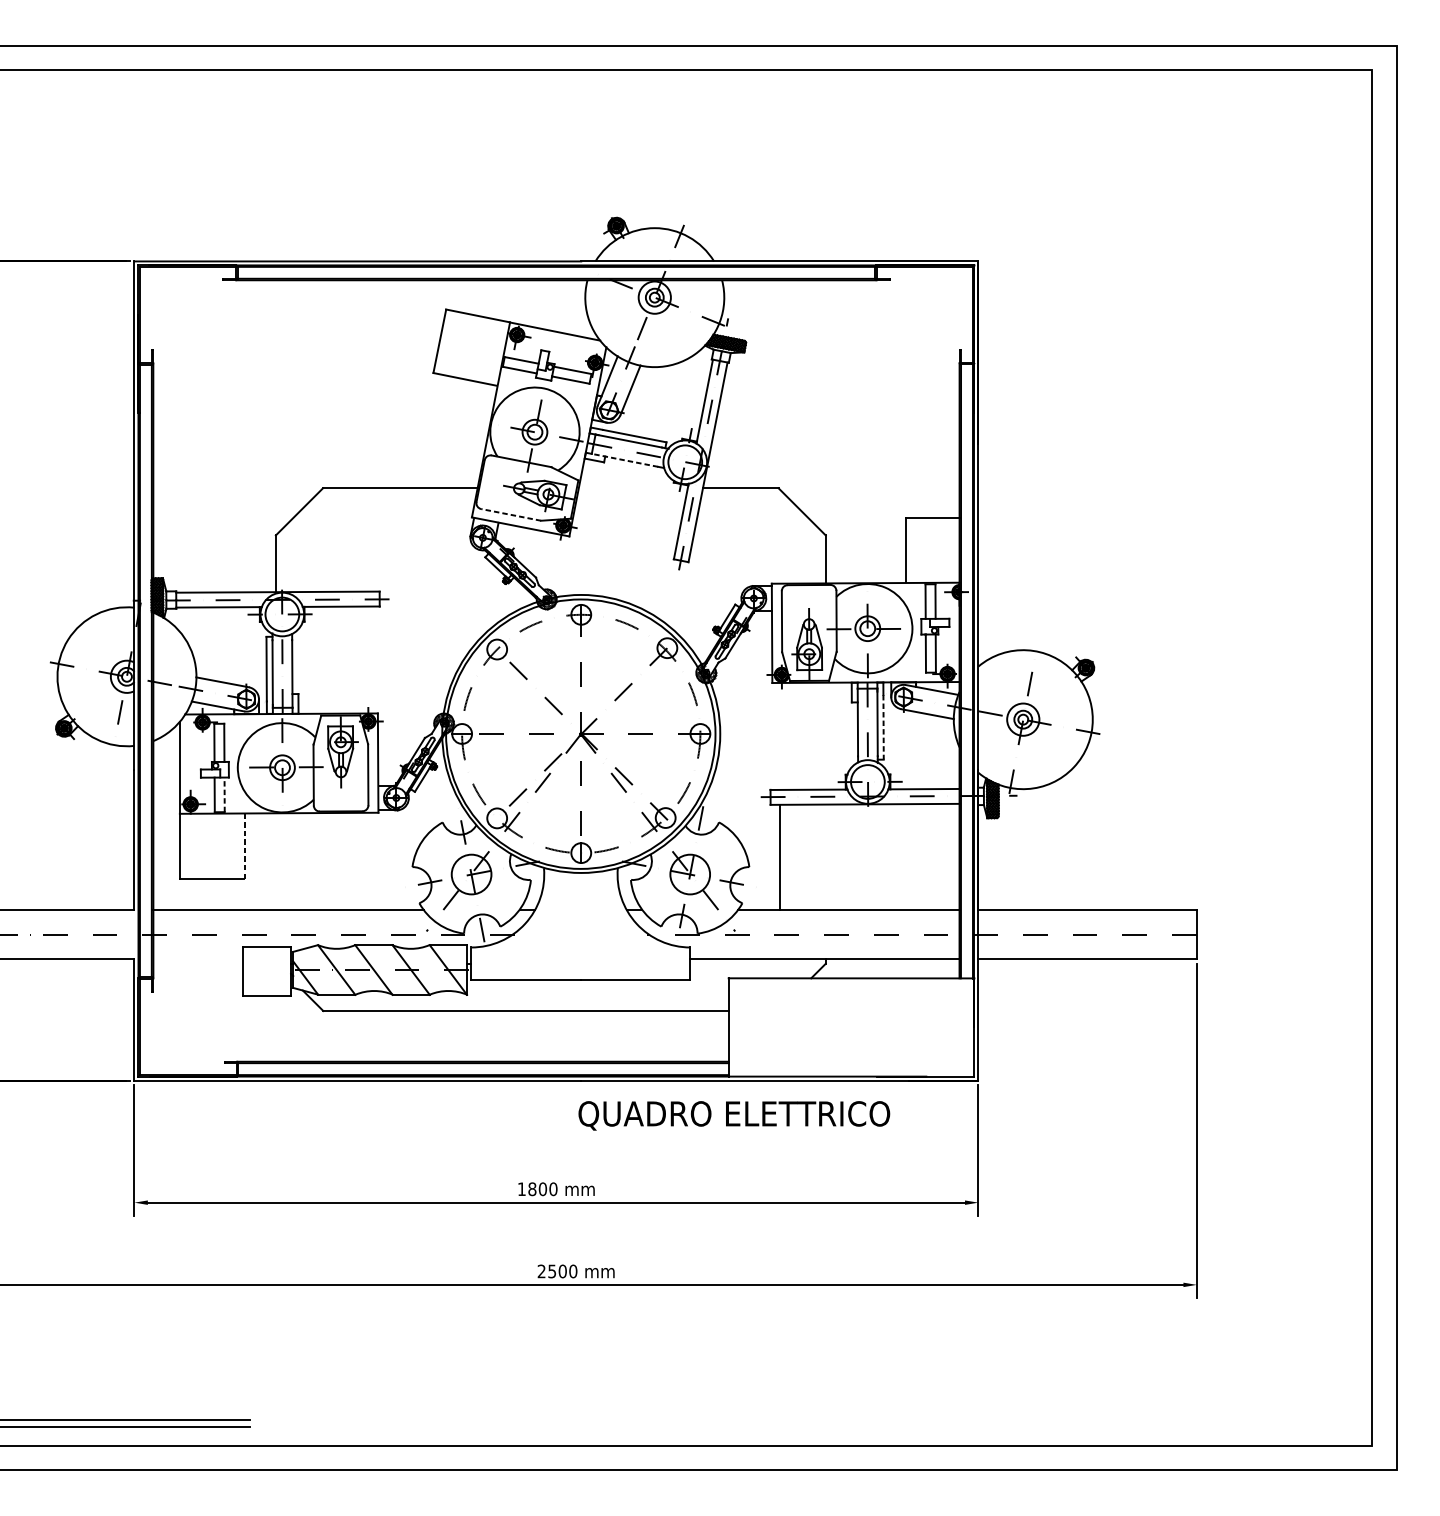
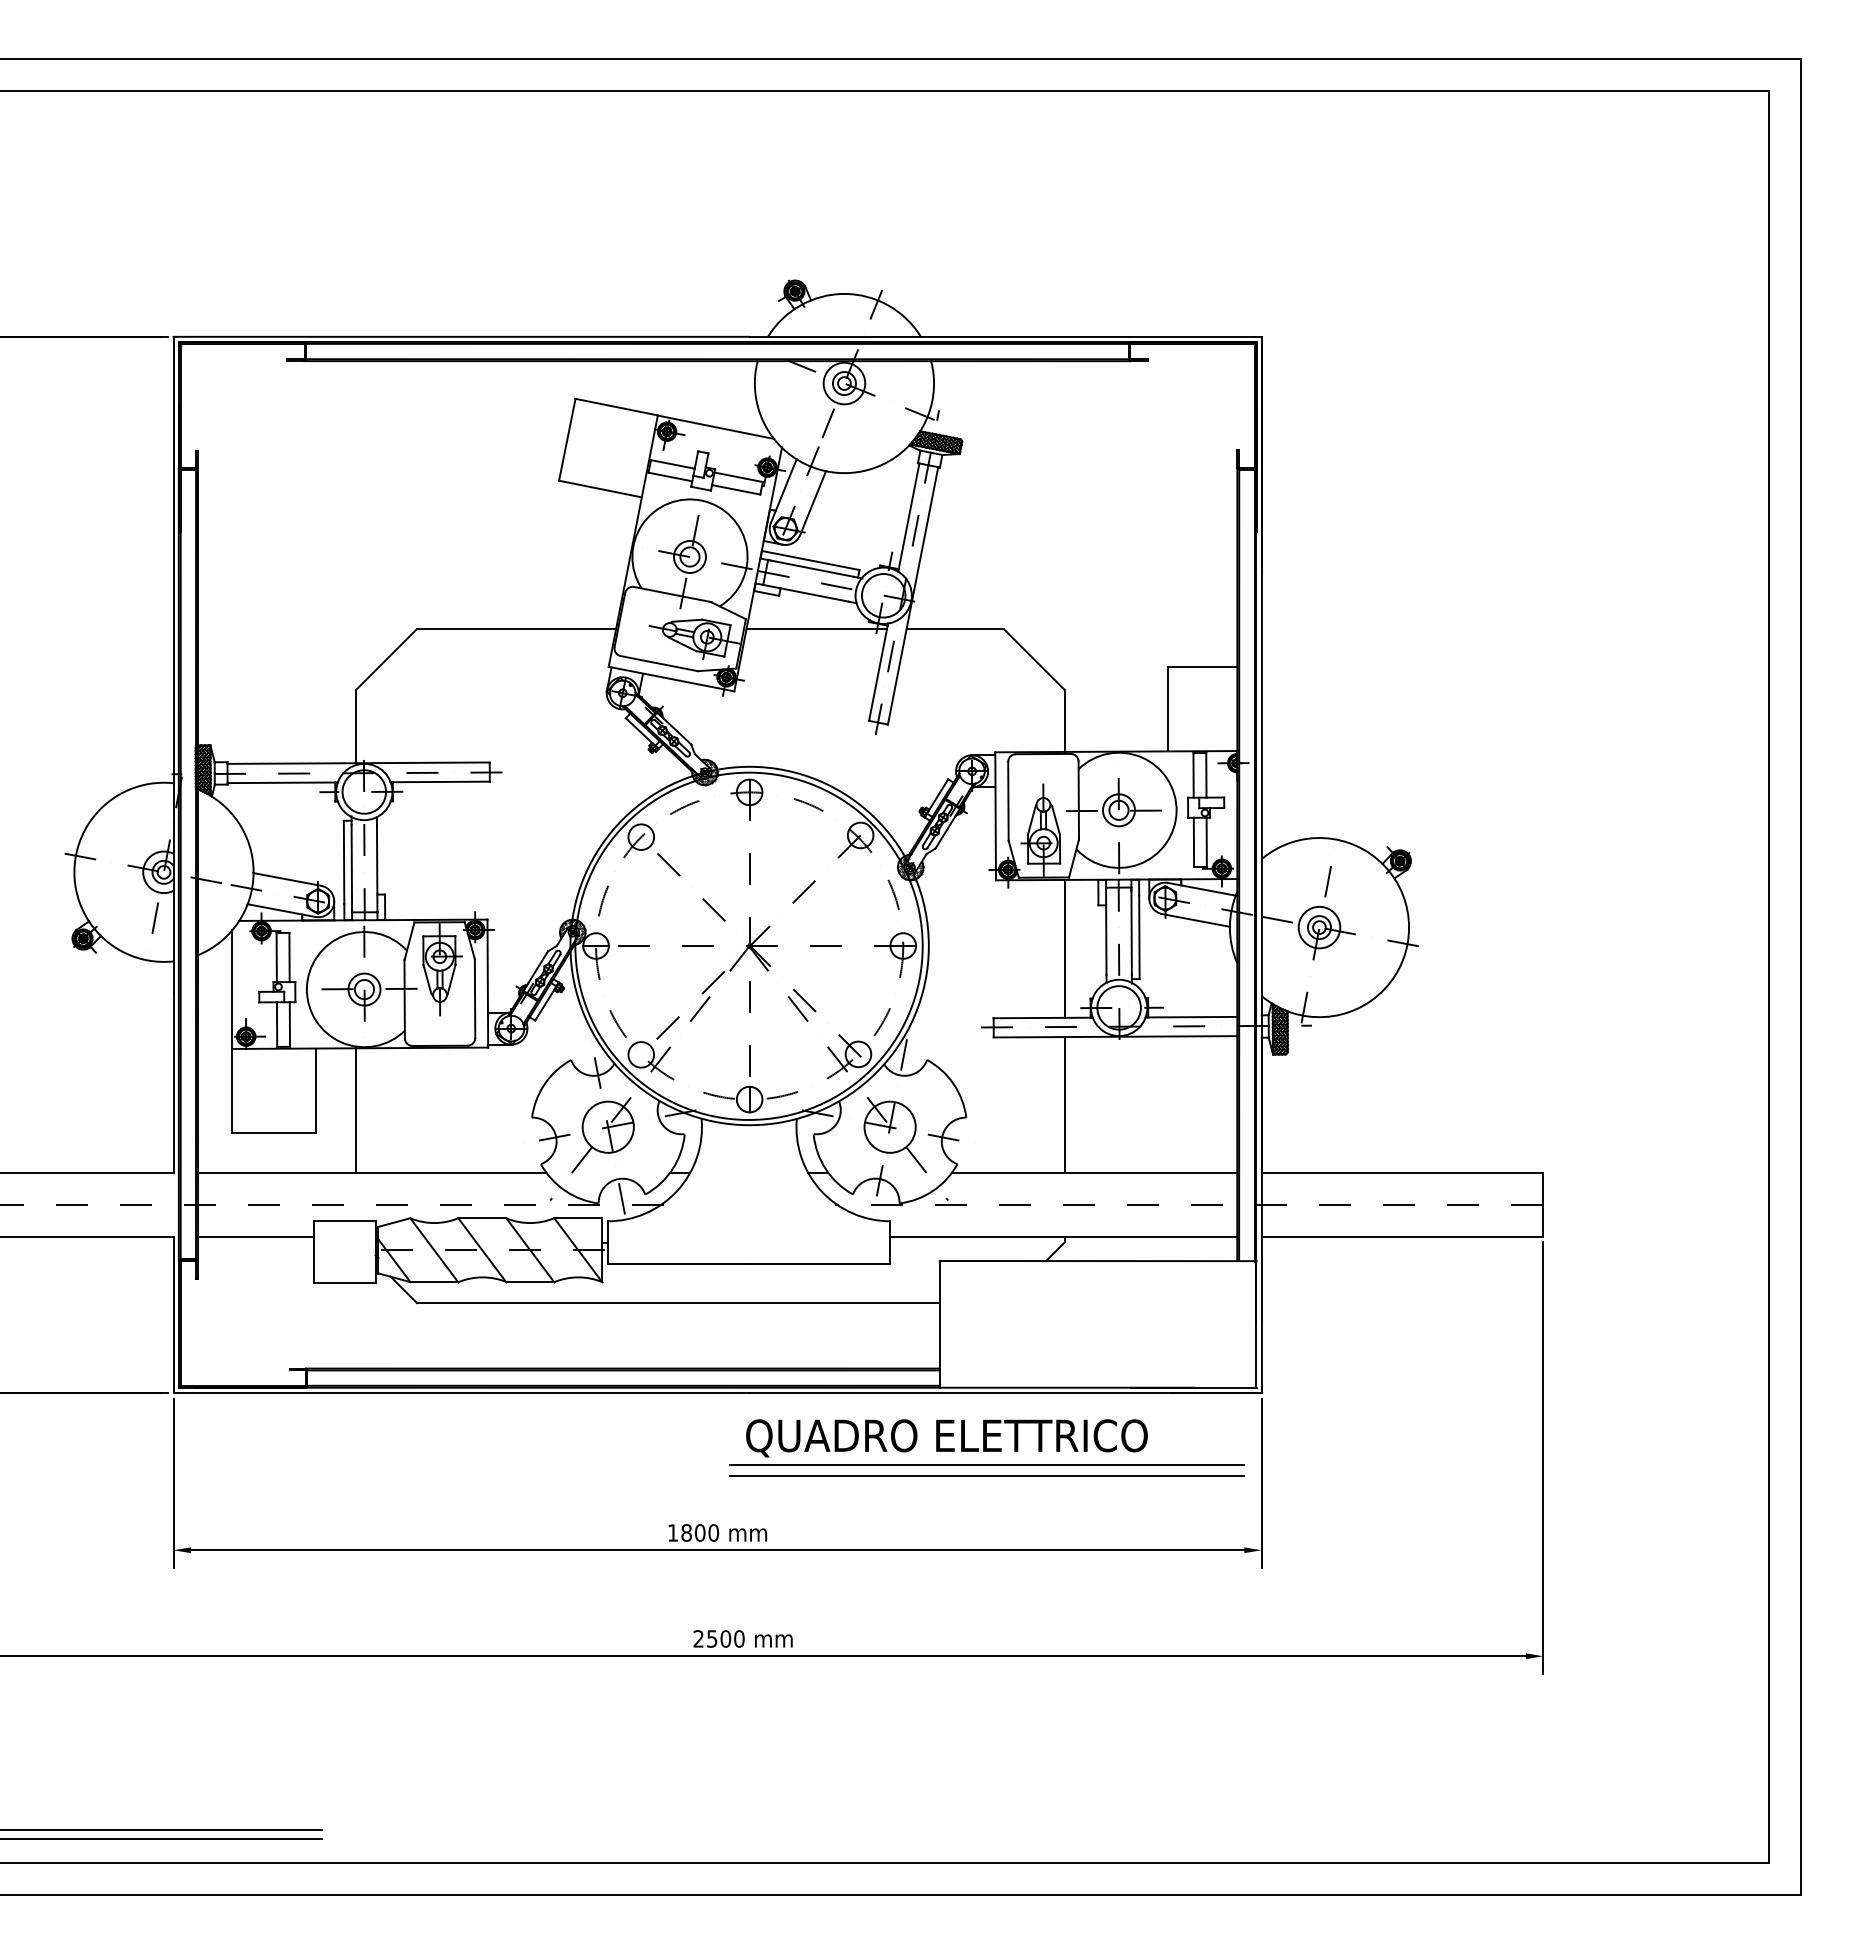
line: (625, 460) -> (806, 593), dashed -> solid
line: (633, 488) -> (816, 629), added
line: (510, 514) -> (658, 663), dashed -> solid
line: (883, 727) -> (1139, 937), dashed -> solid
line: (825, 735) -> (1064, 948), added
line: (224, 794) -> (289, 1024), dashed -> solid
line: (244, 846) -> (315, 1091), dashed -> solid
line: (779, 856) -> (1064, 1104), moved
line: (275, 861) -> (355, 1110), added
line: (197, 959) -> (255, 1236), added
line: (764, 1136) -> (986, 1465), added
line: (764, 1144) -> (986, 1475), added

